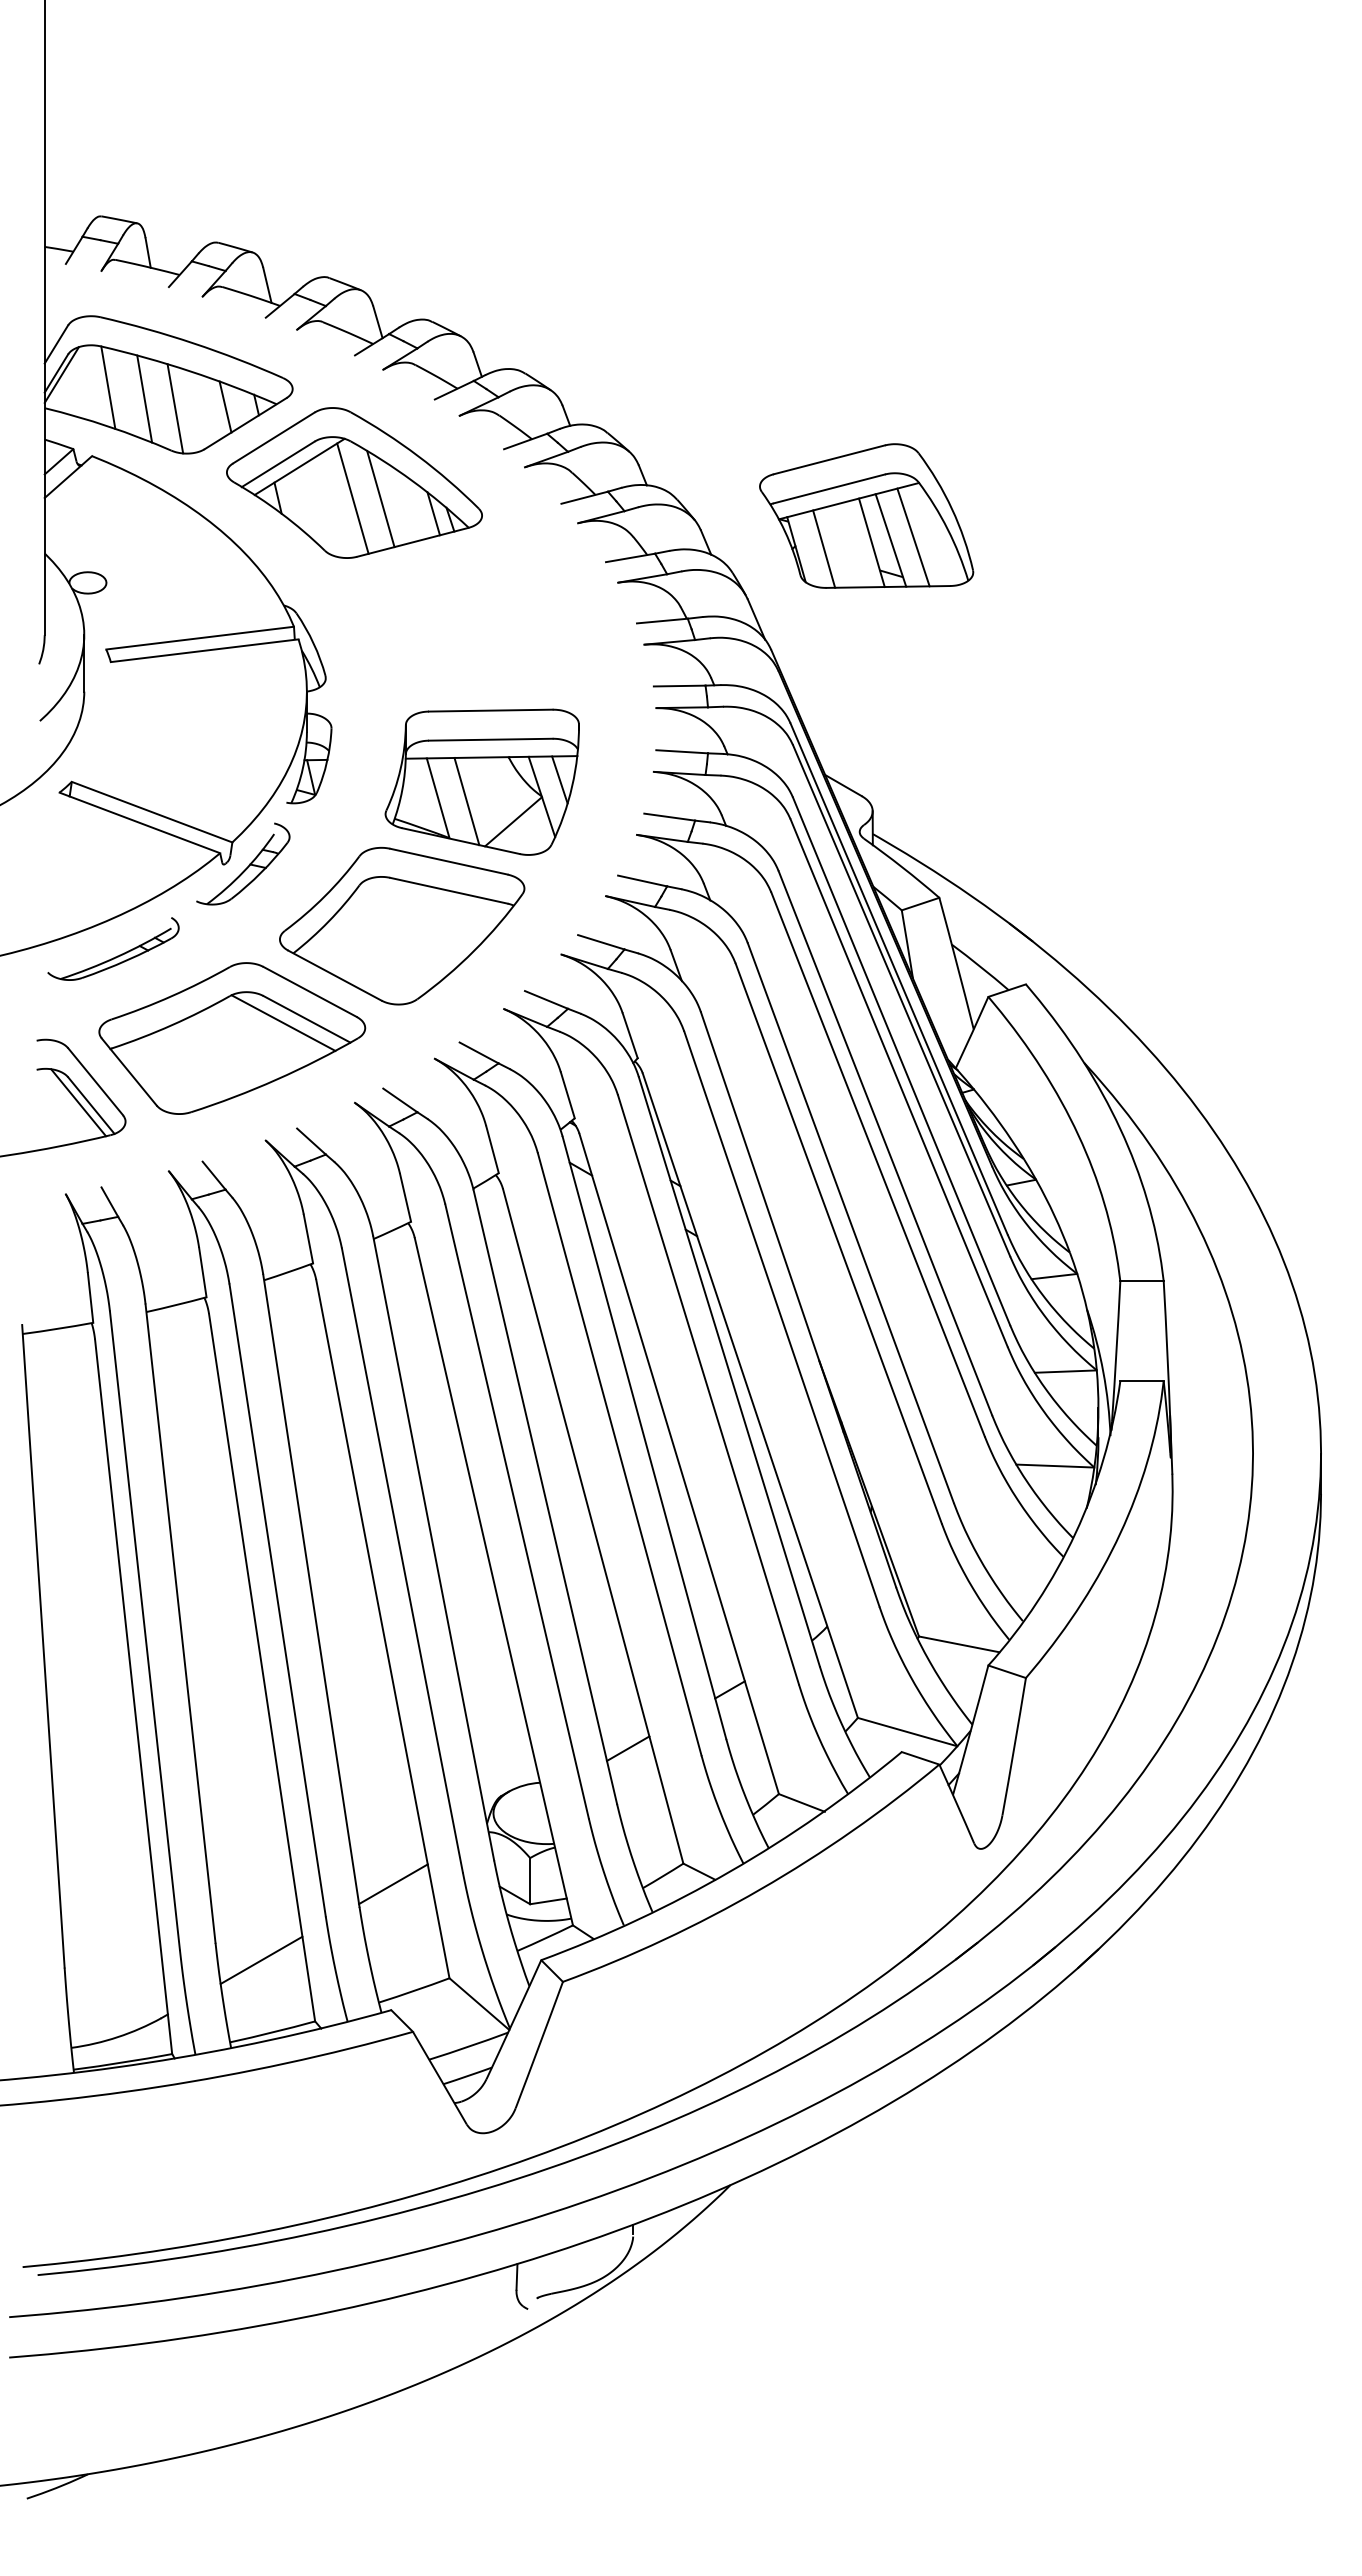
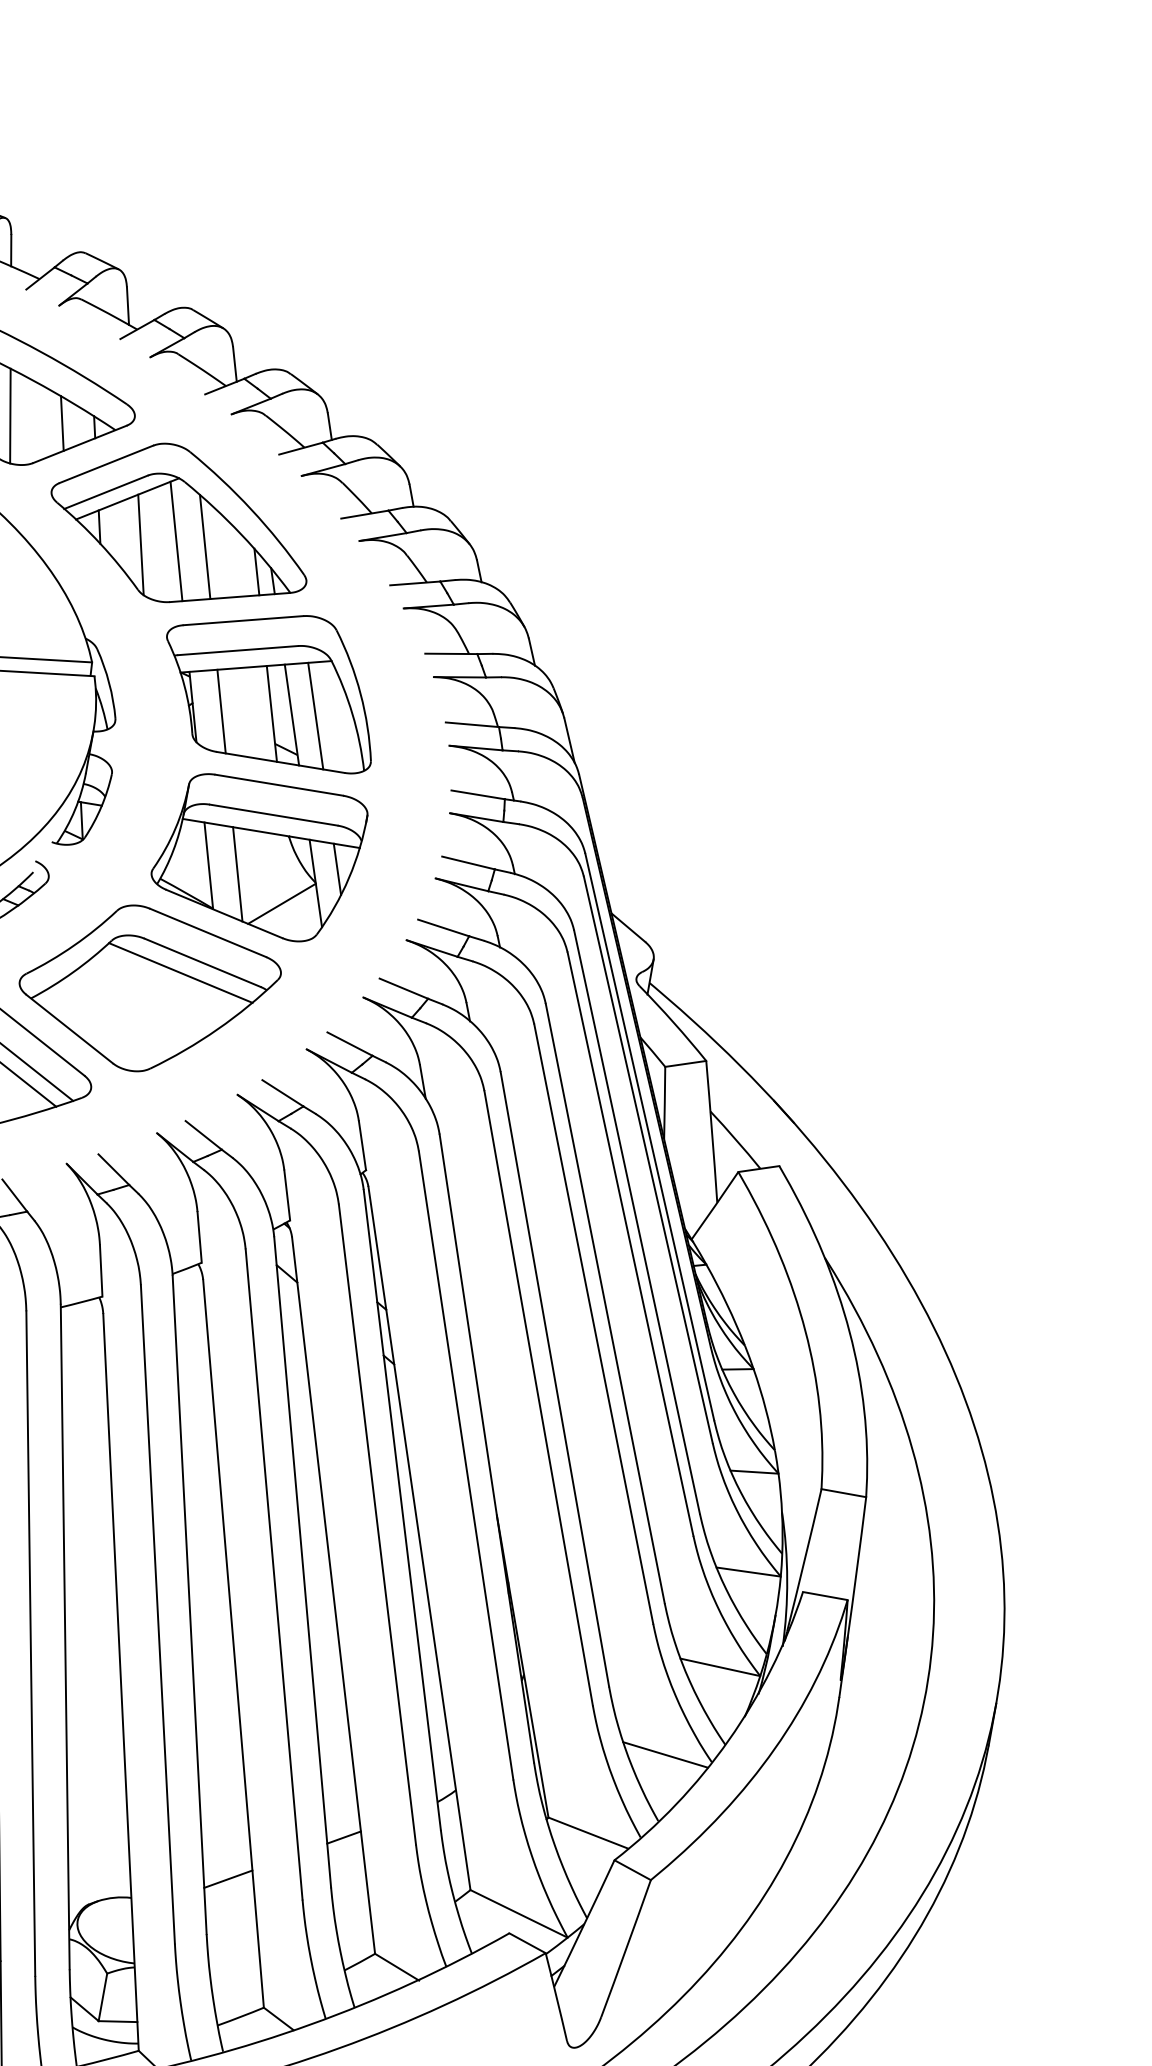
line: (319, 507) -> (140, 544), added
part: (866, 515) -> (271, 684), moved
line: (429, 903) -> (180, 972), added
line: (1018, 1557) -> (665, 1754), added

